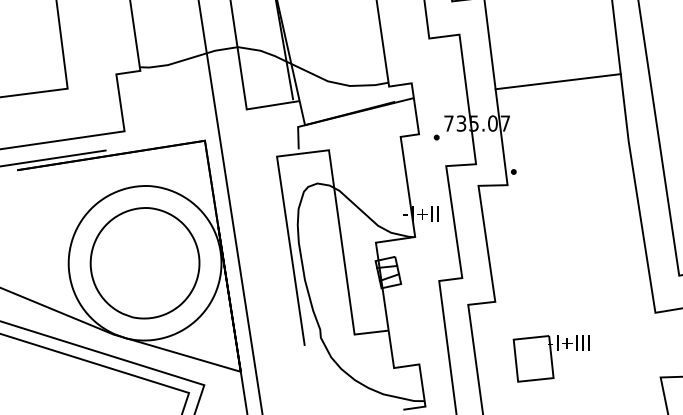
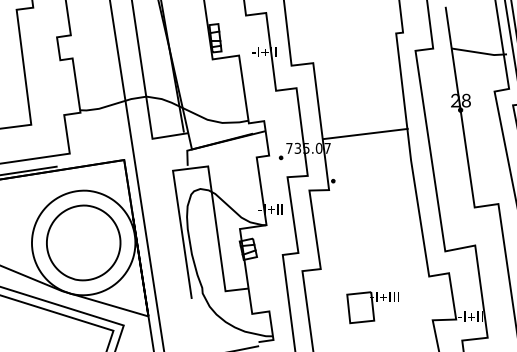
line: (556, 80) -> (364, 133), moved
part: (551, 358) -> (372, 307), moved

